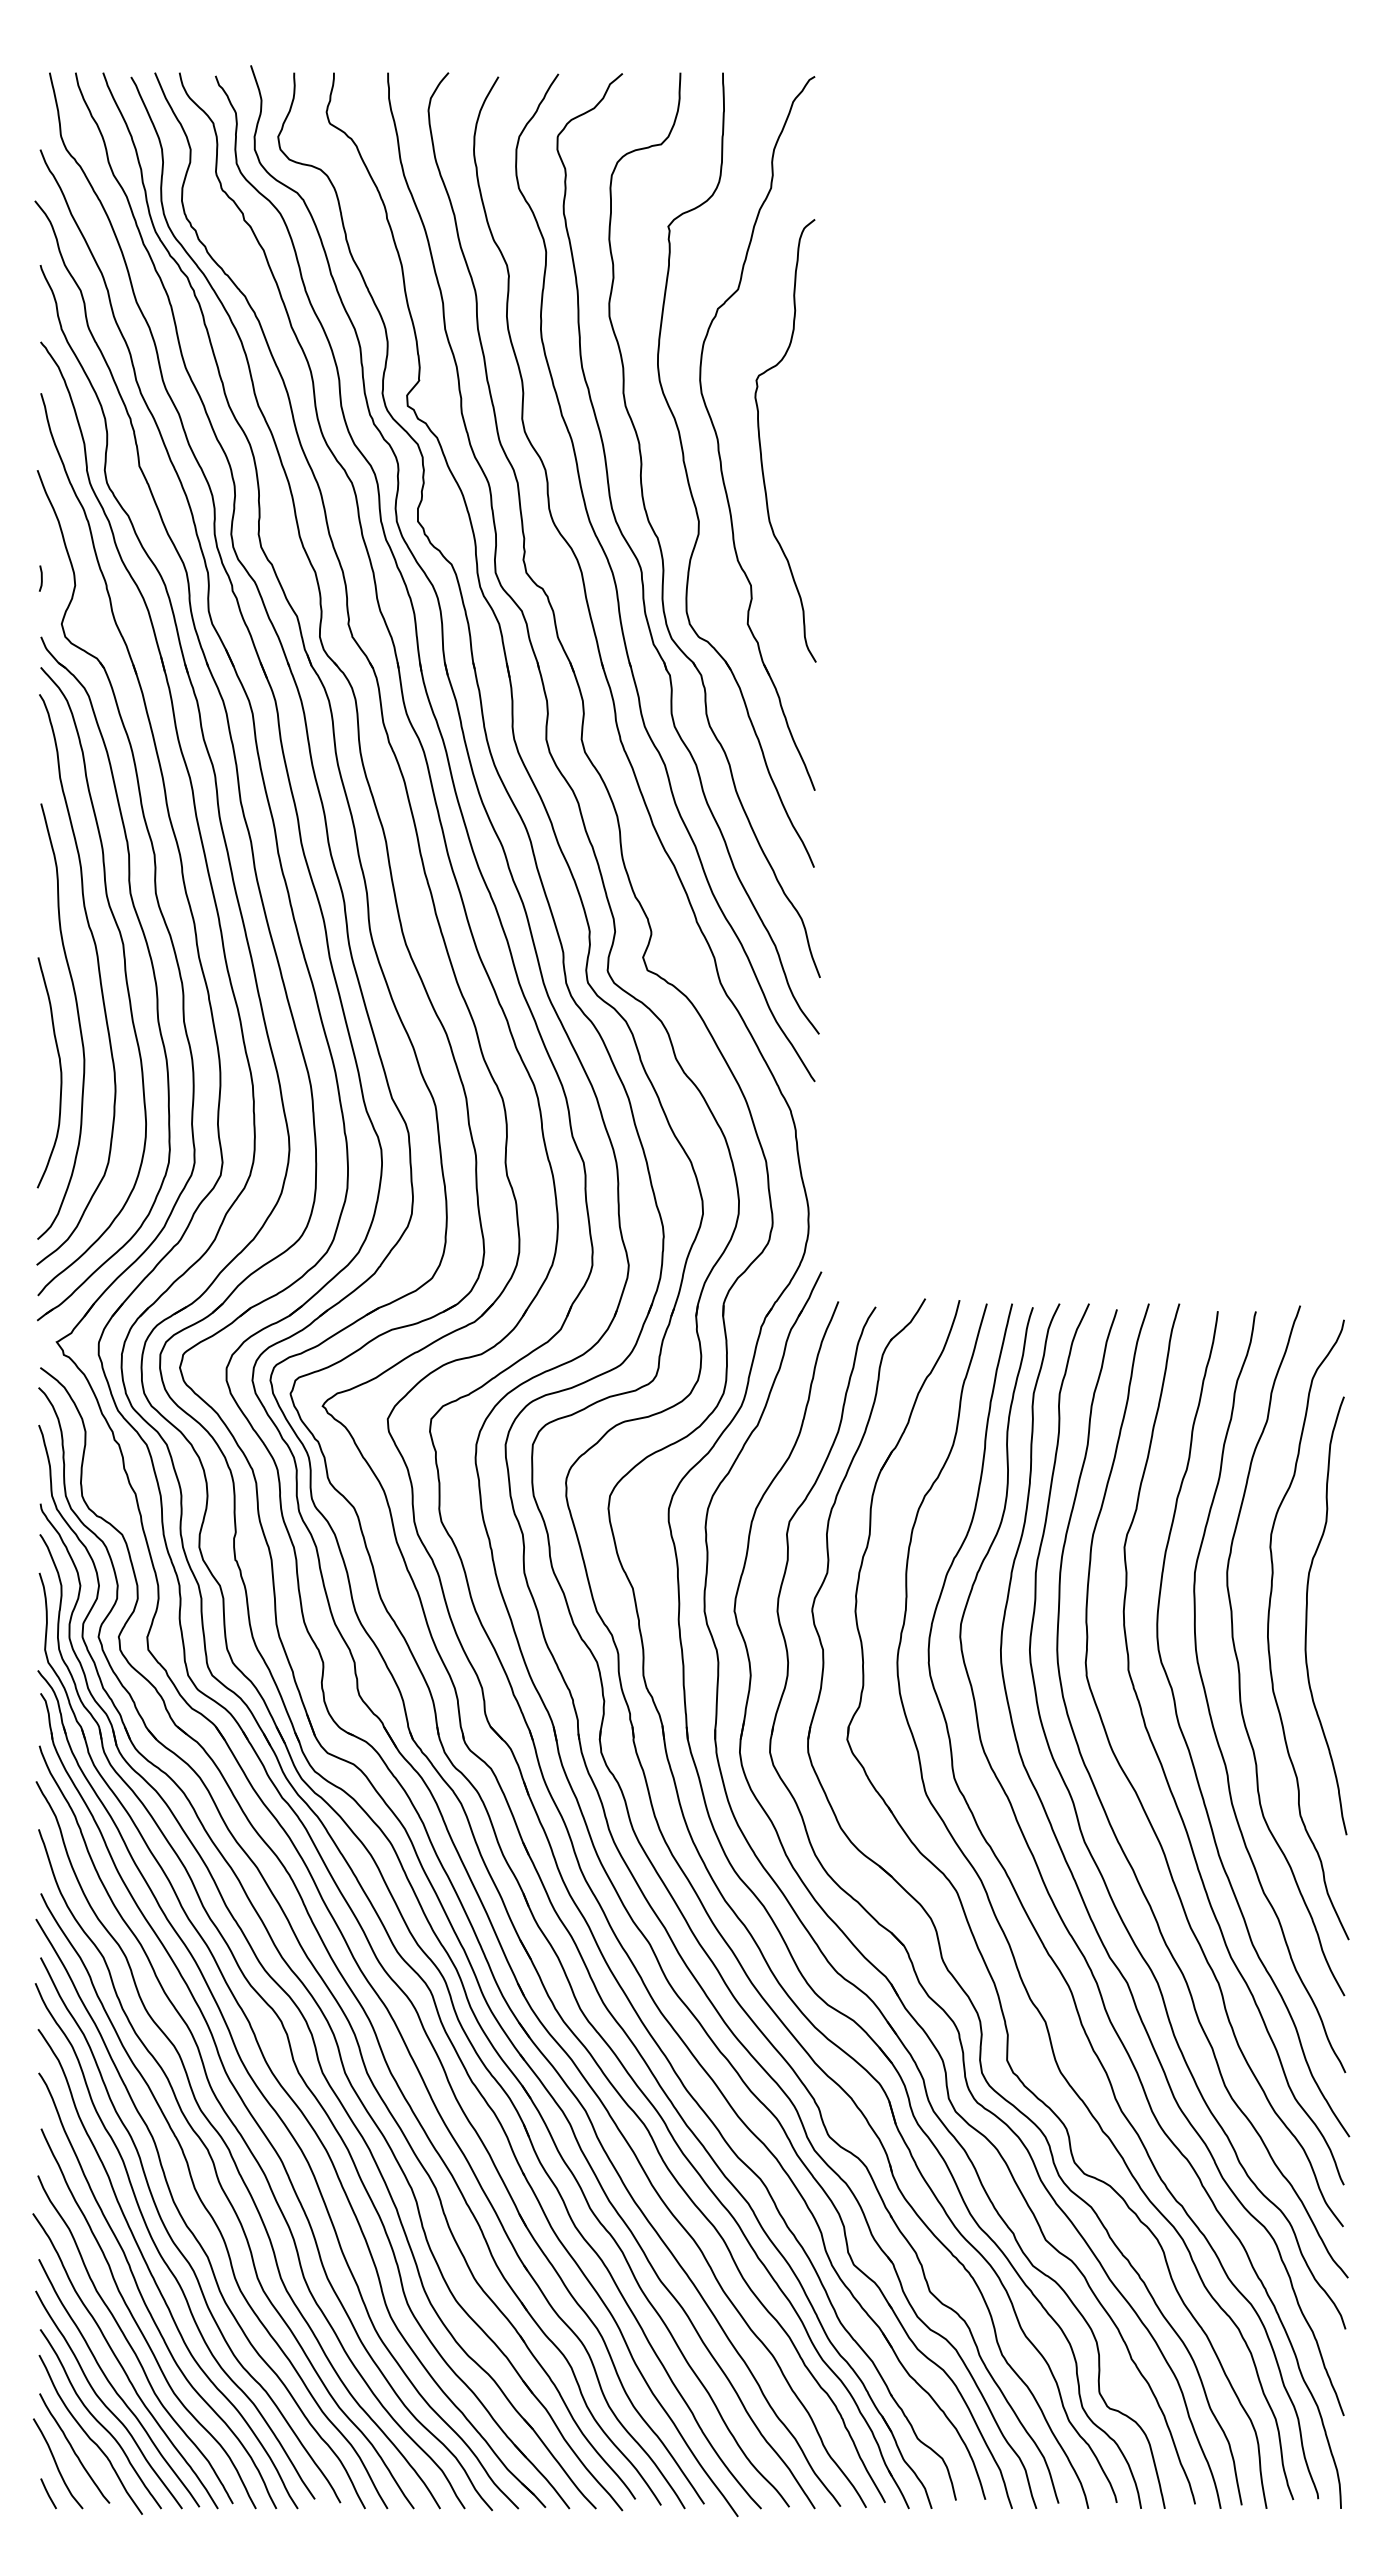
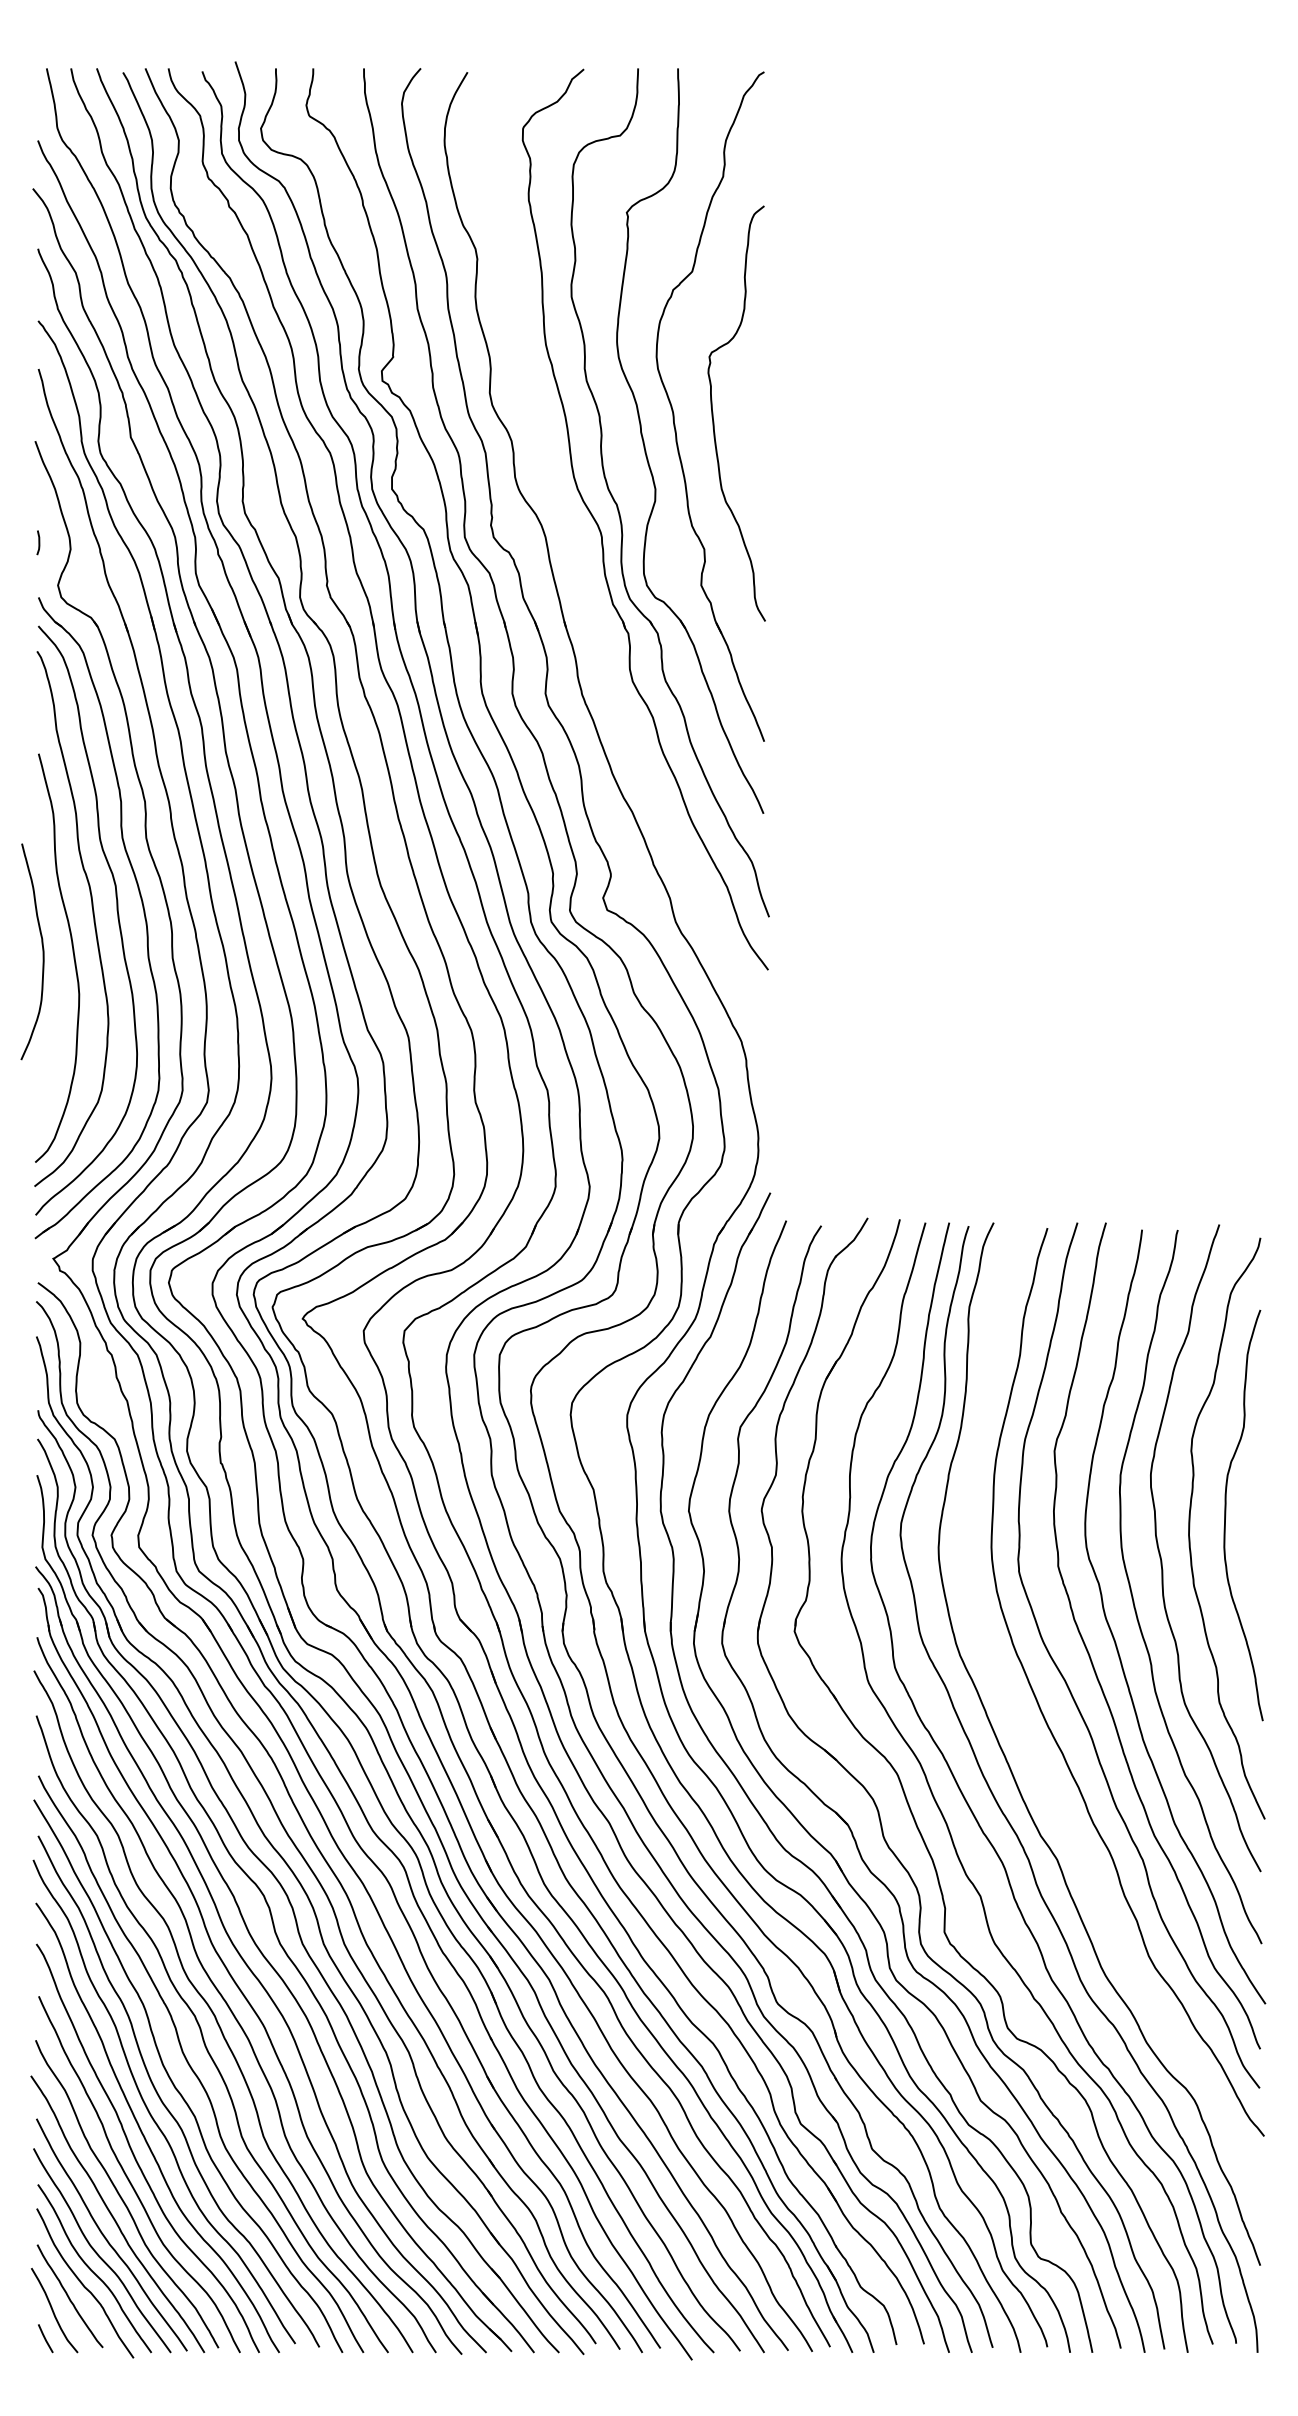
part: (617, 587) -> (579, 551), removed
curve: (60, 1072) -> (42, 951), moved
curve: (1096, 1862) -> (1028, 1746), removed

